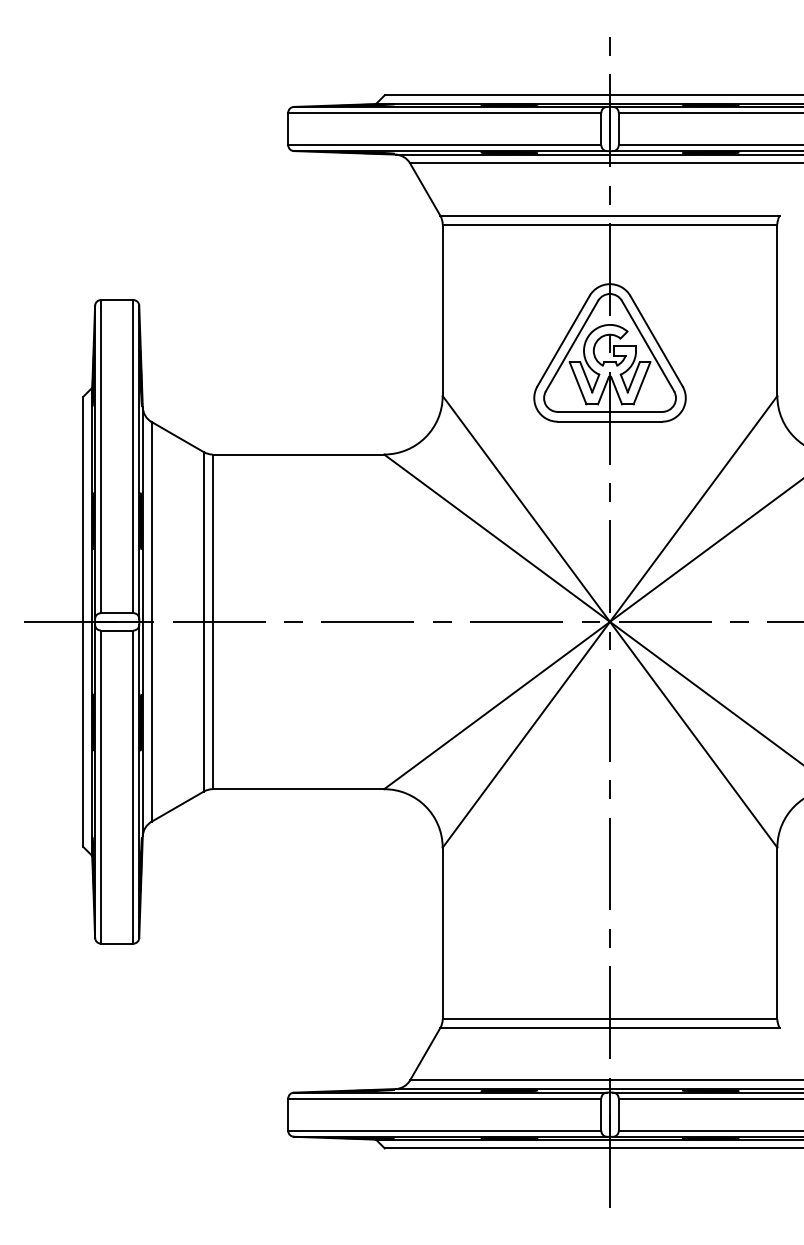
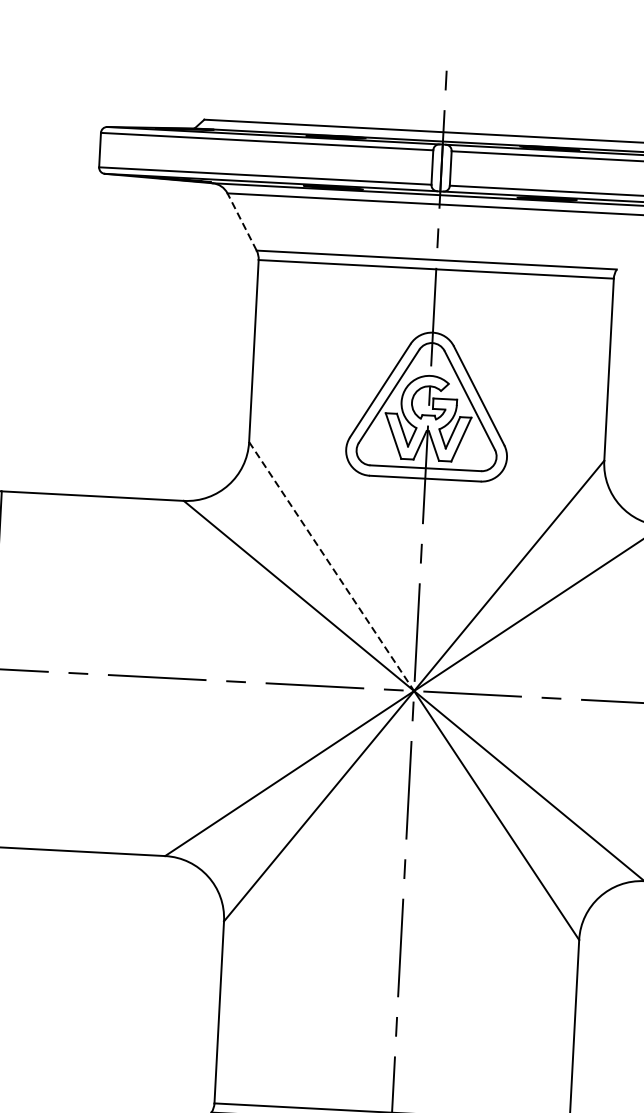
line: (425, 189) -> (242, 221), solid -> dashed
line: (526, 508) -> (331, 566), solid -> dashed

